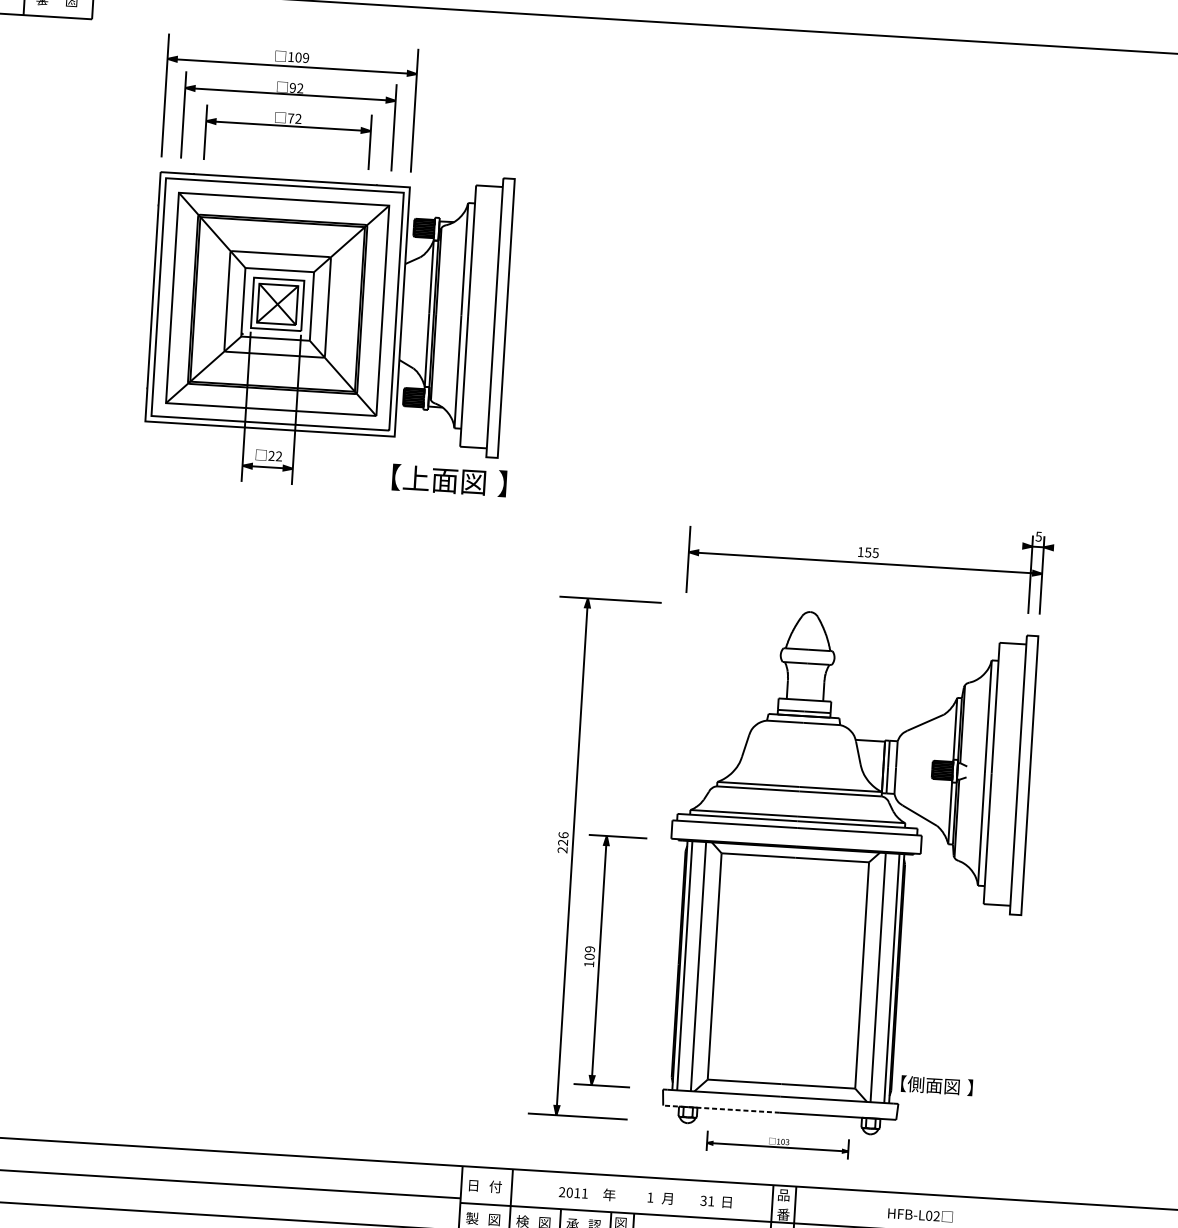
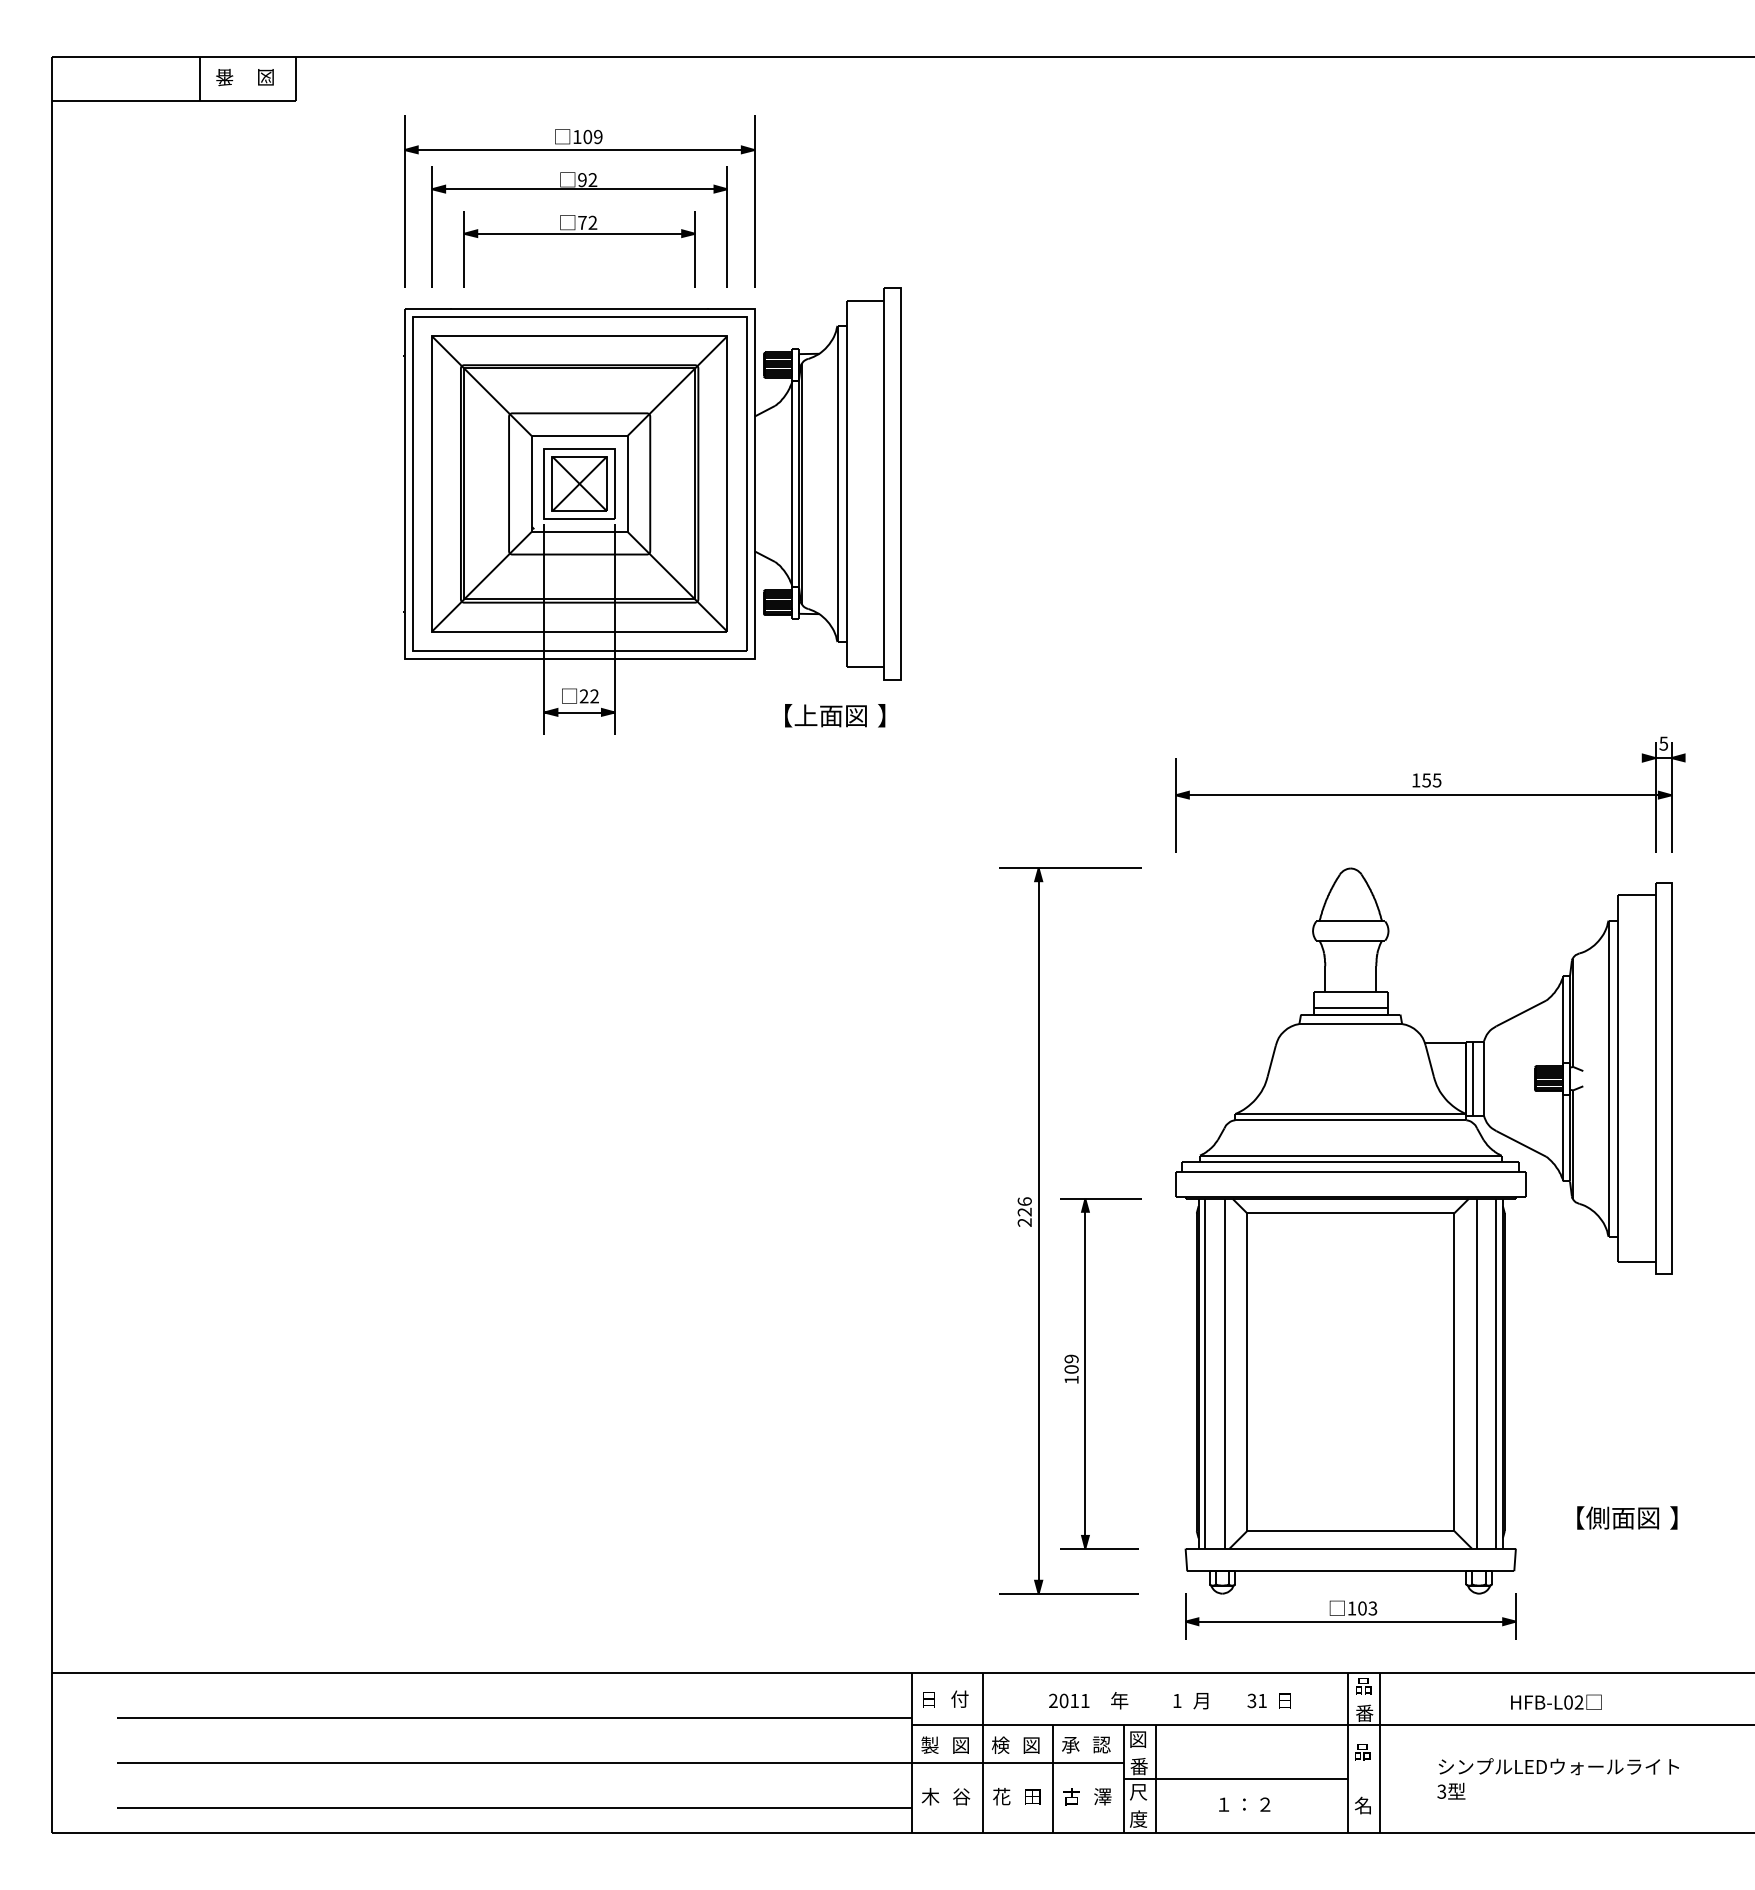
part: (449, 480) -> (835, 715), size x0.62
part: (937, 1085) -> (1627, 1517), moved
line: (721, 1109) -> (1269, 1571), dashed -> solid
part: (777, 1145) -> (1350, 1616), size x1.67

